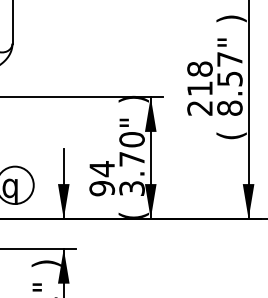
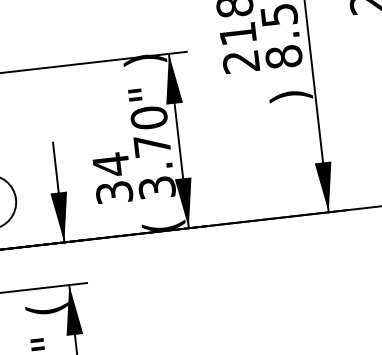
text: (231, 135) -> (290, 95), ( -> )
text: (101, 188) -> (113, 192), 94 -> 34
text: (46, 263) -> (46, 308), ) -> (

